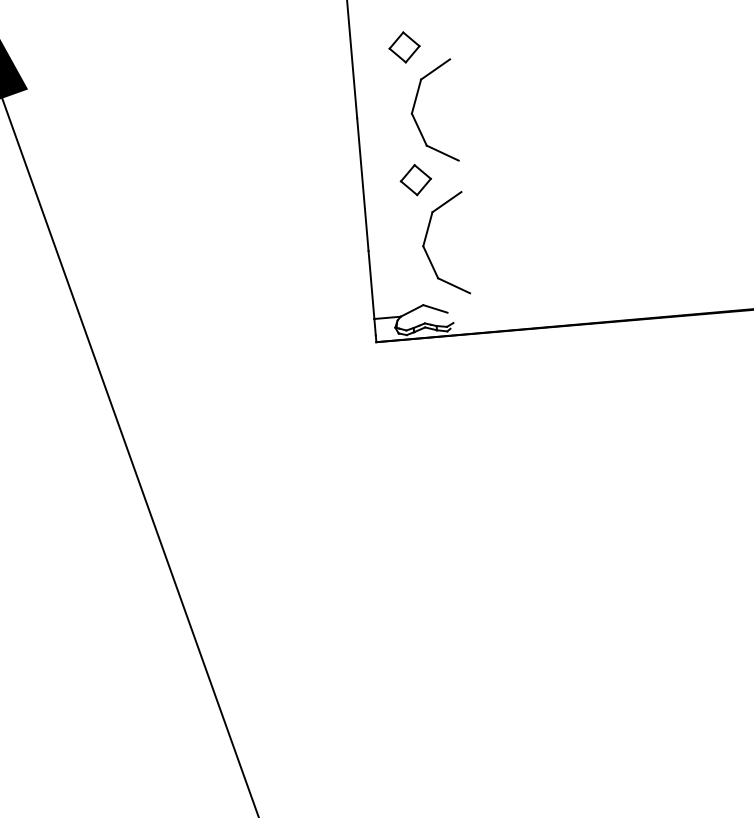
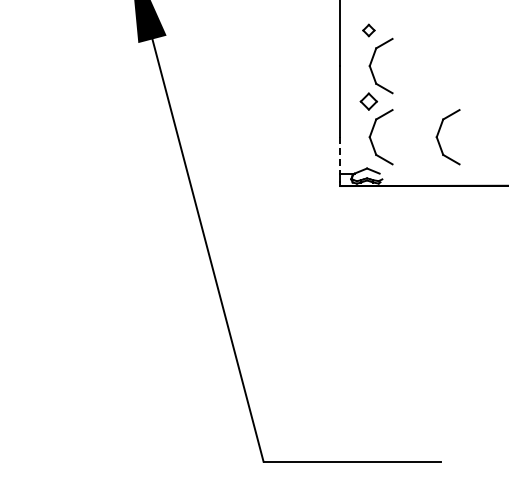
part: (403, 47) -> (368, 30), size x0.7
part: (552, 228) -> (439, 133), added
line: (371, 285) -> (340, 155), solid -> dashed

